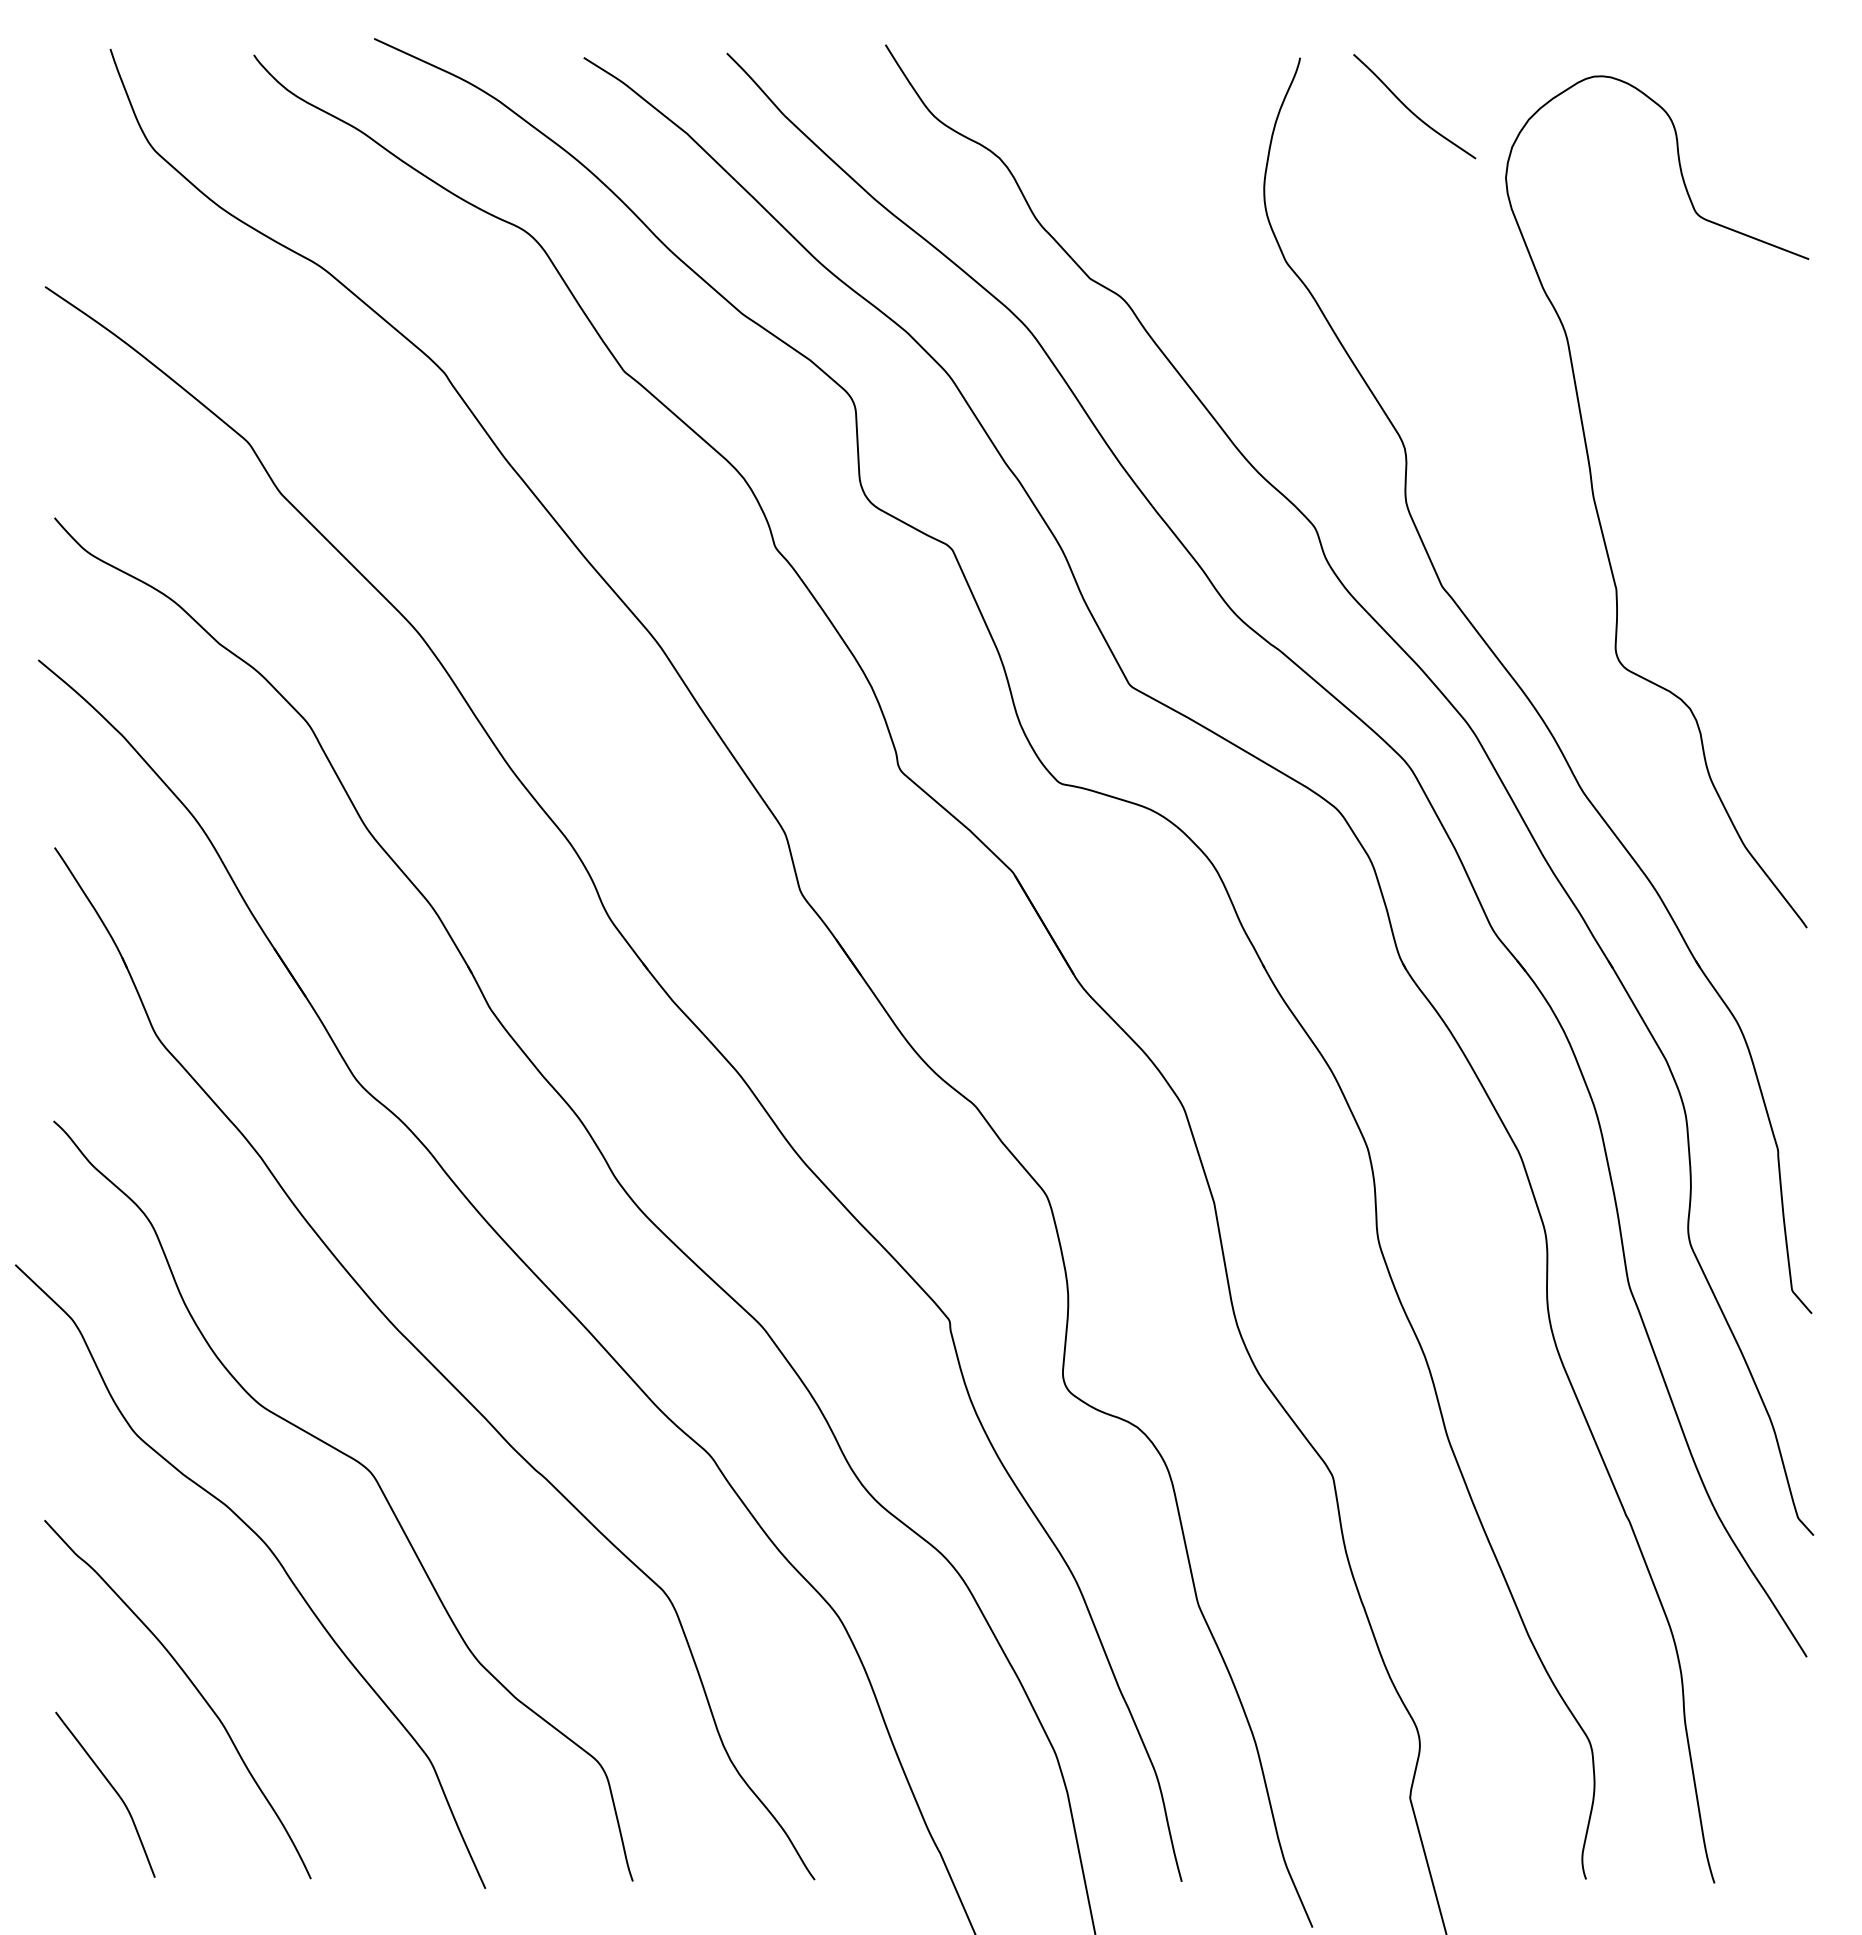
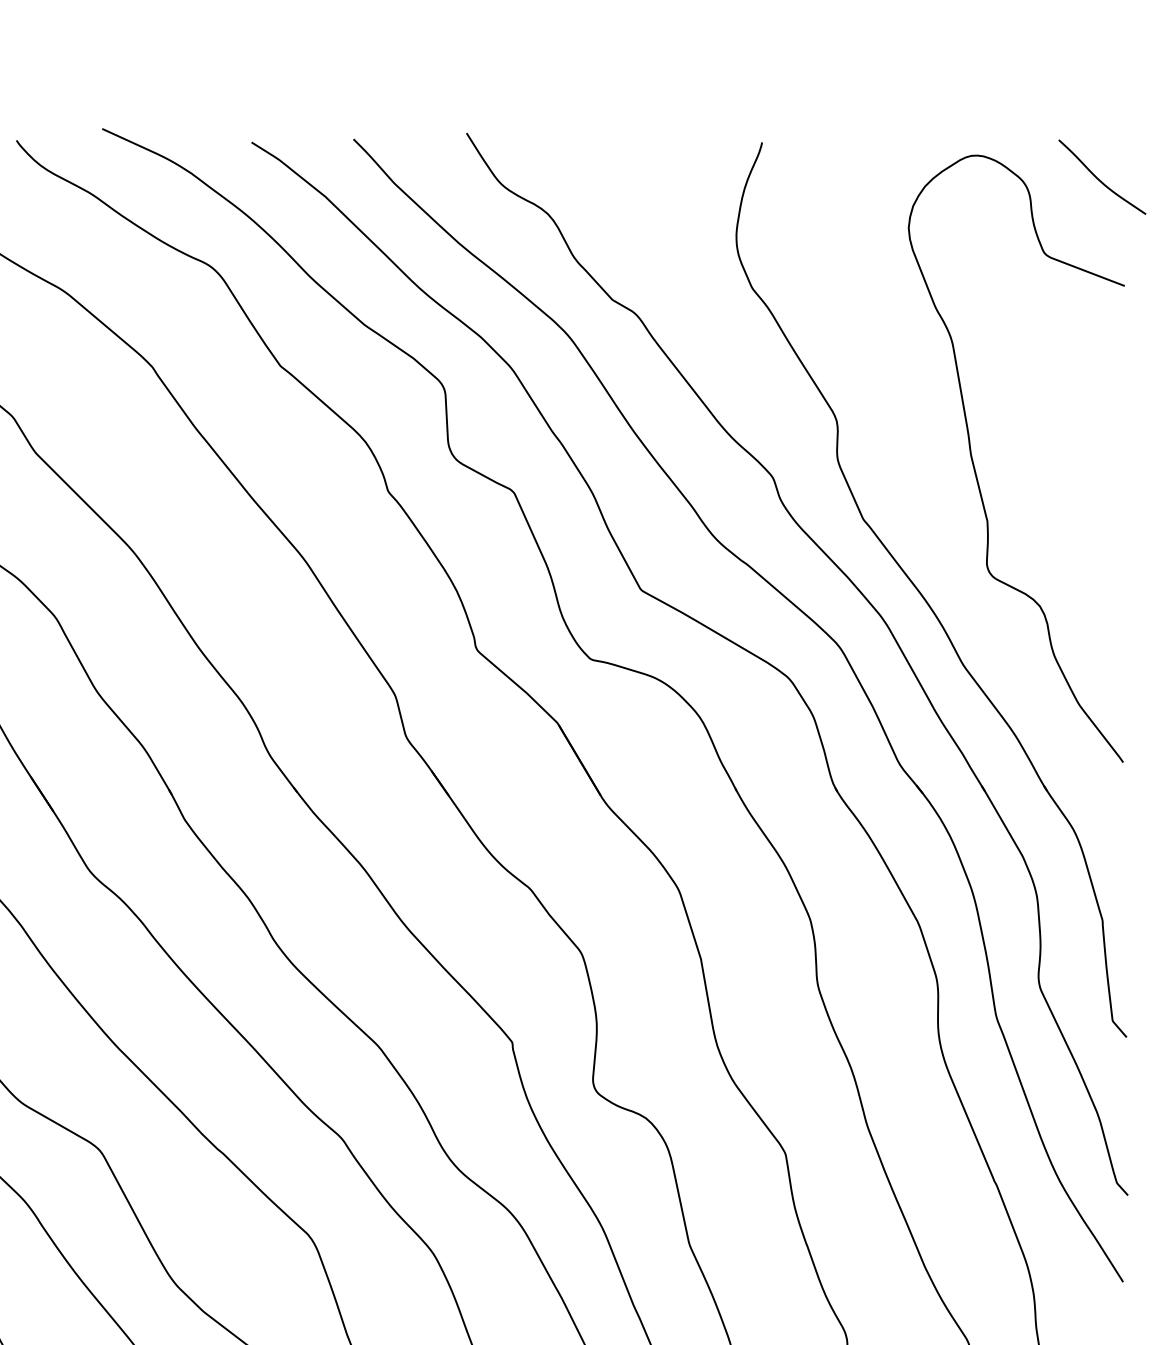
curve: (1410, 109) -> (1099, 179), moved

